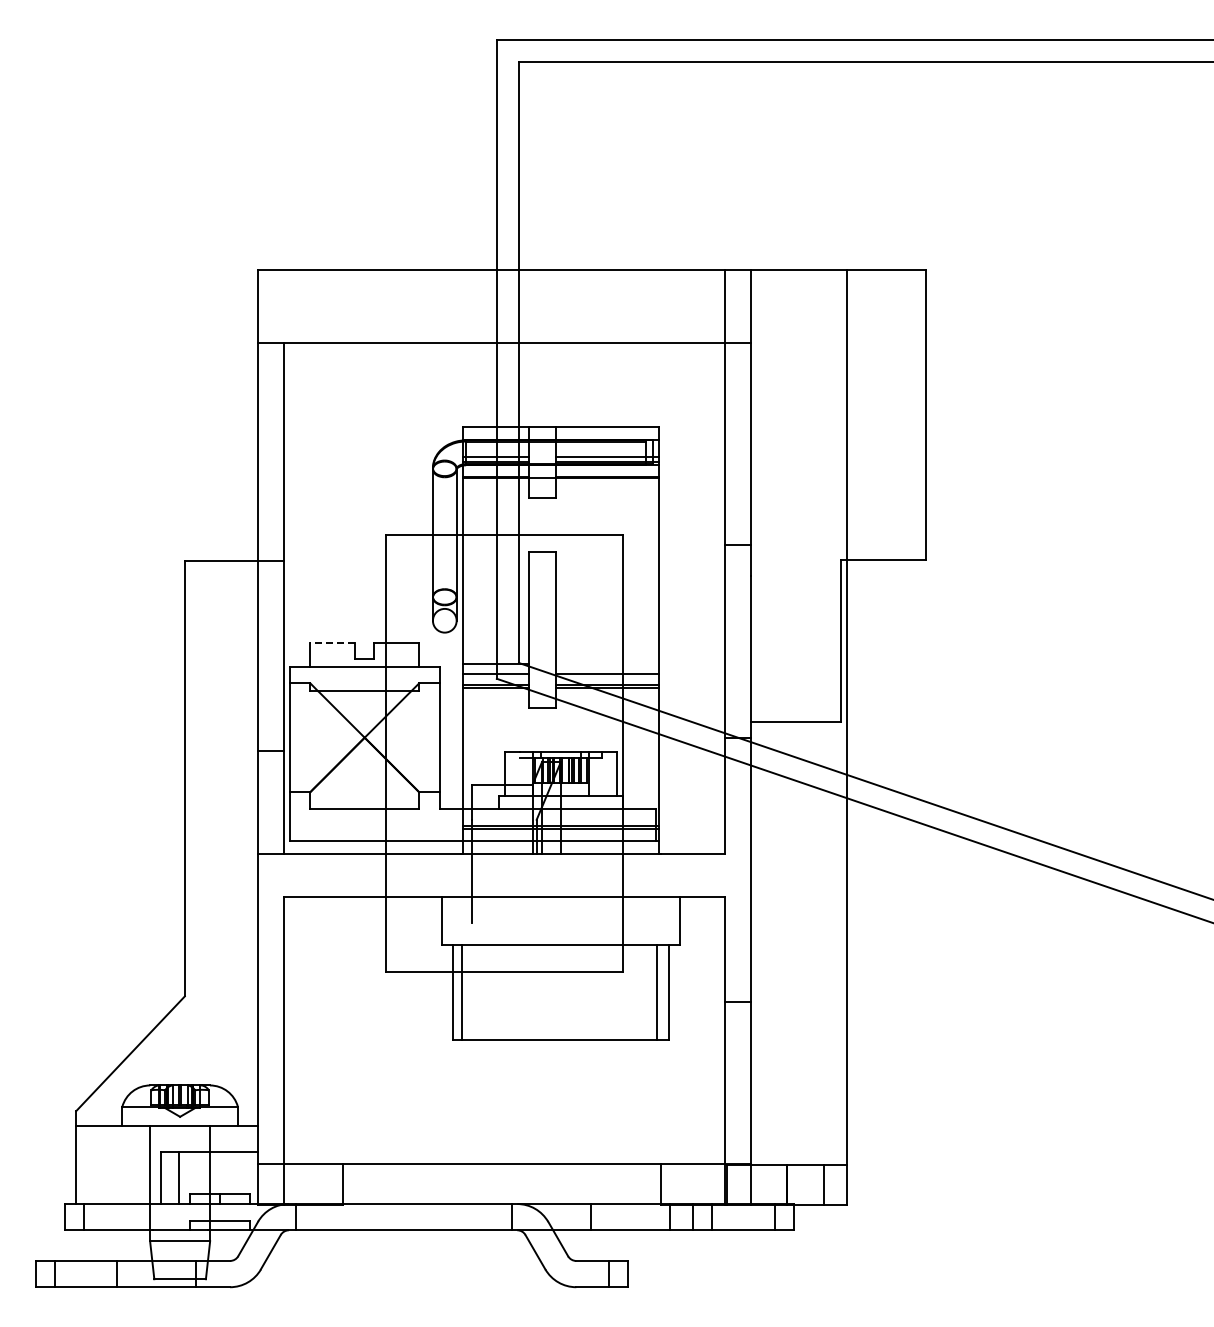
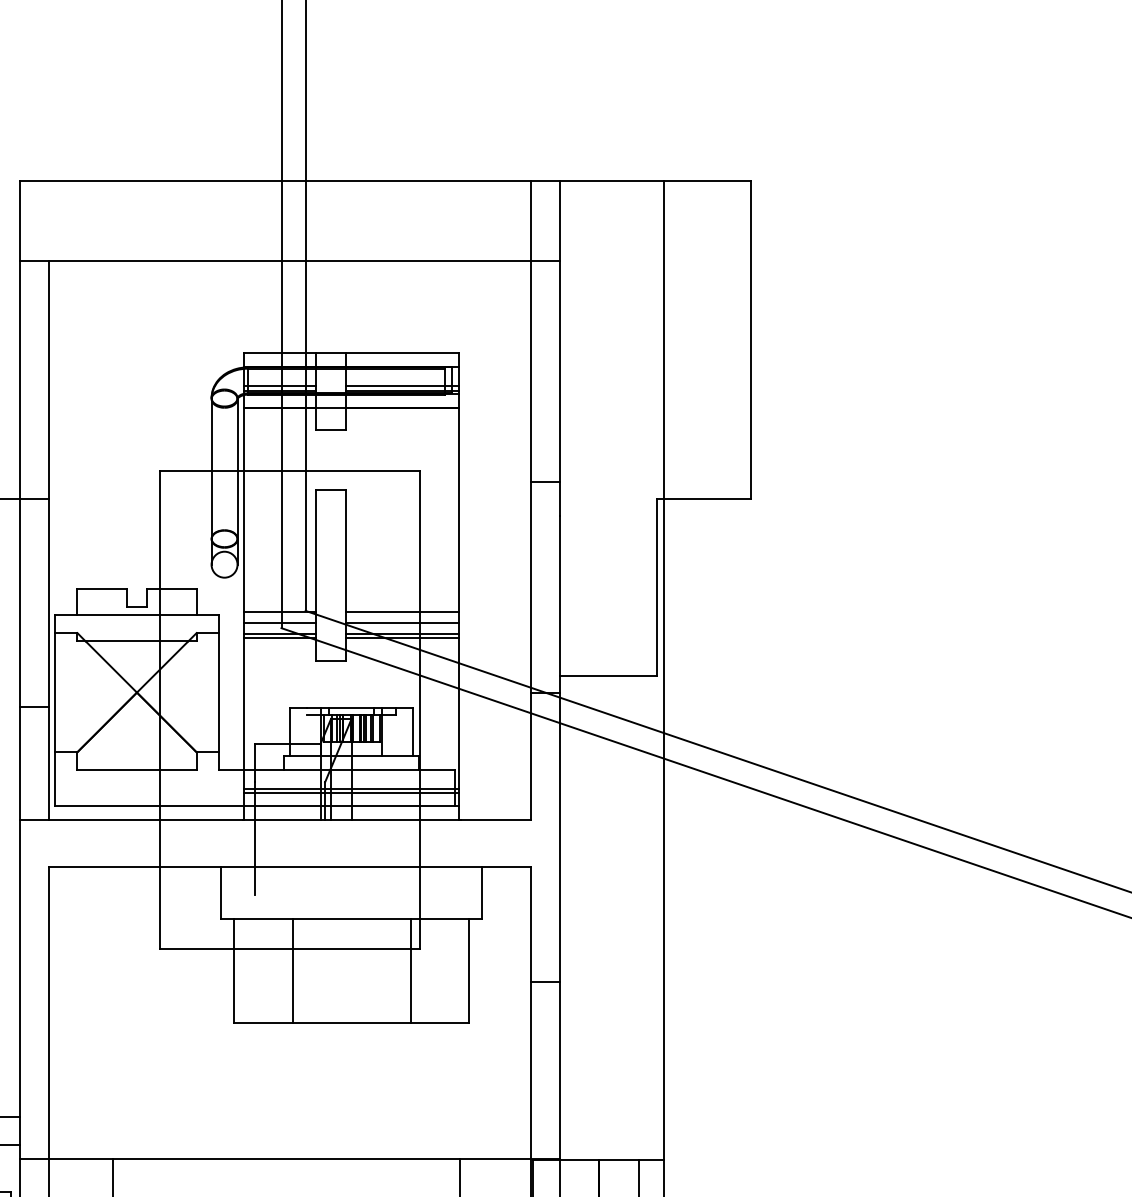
line: (332, 643) -> (101, 589), dashed -> solid
line: (607, 663) -> (402, 611), added
line: (462, 991) -> (293, 970), moved
line: (656, 991) -> (410, 970), moved

